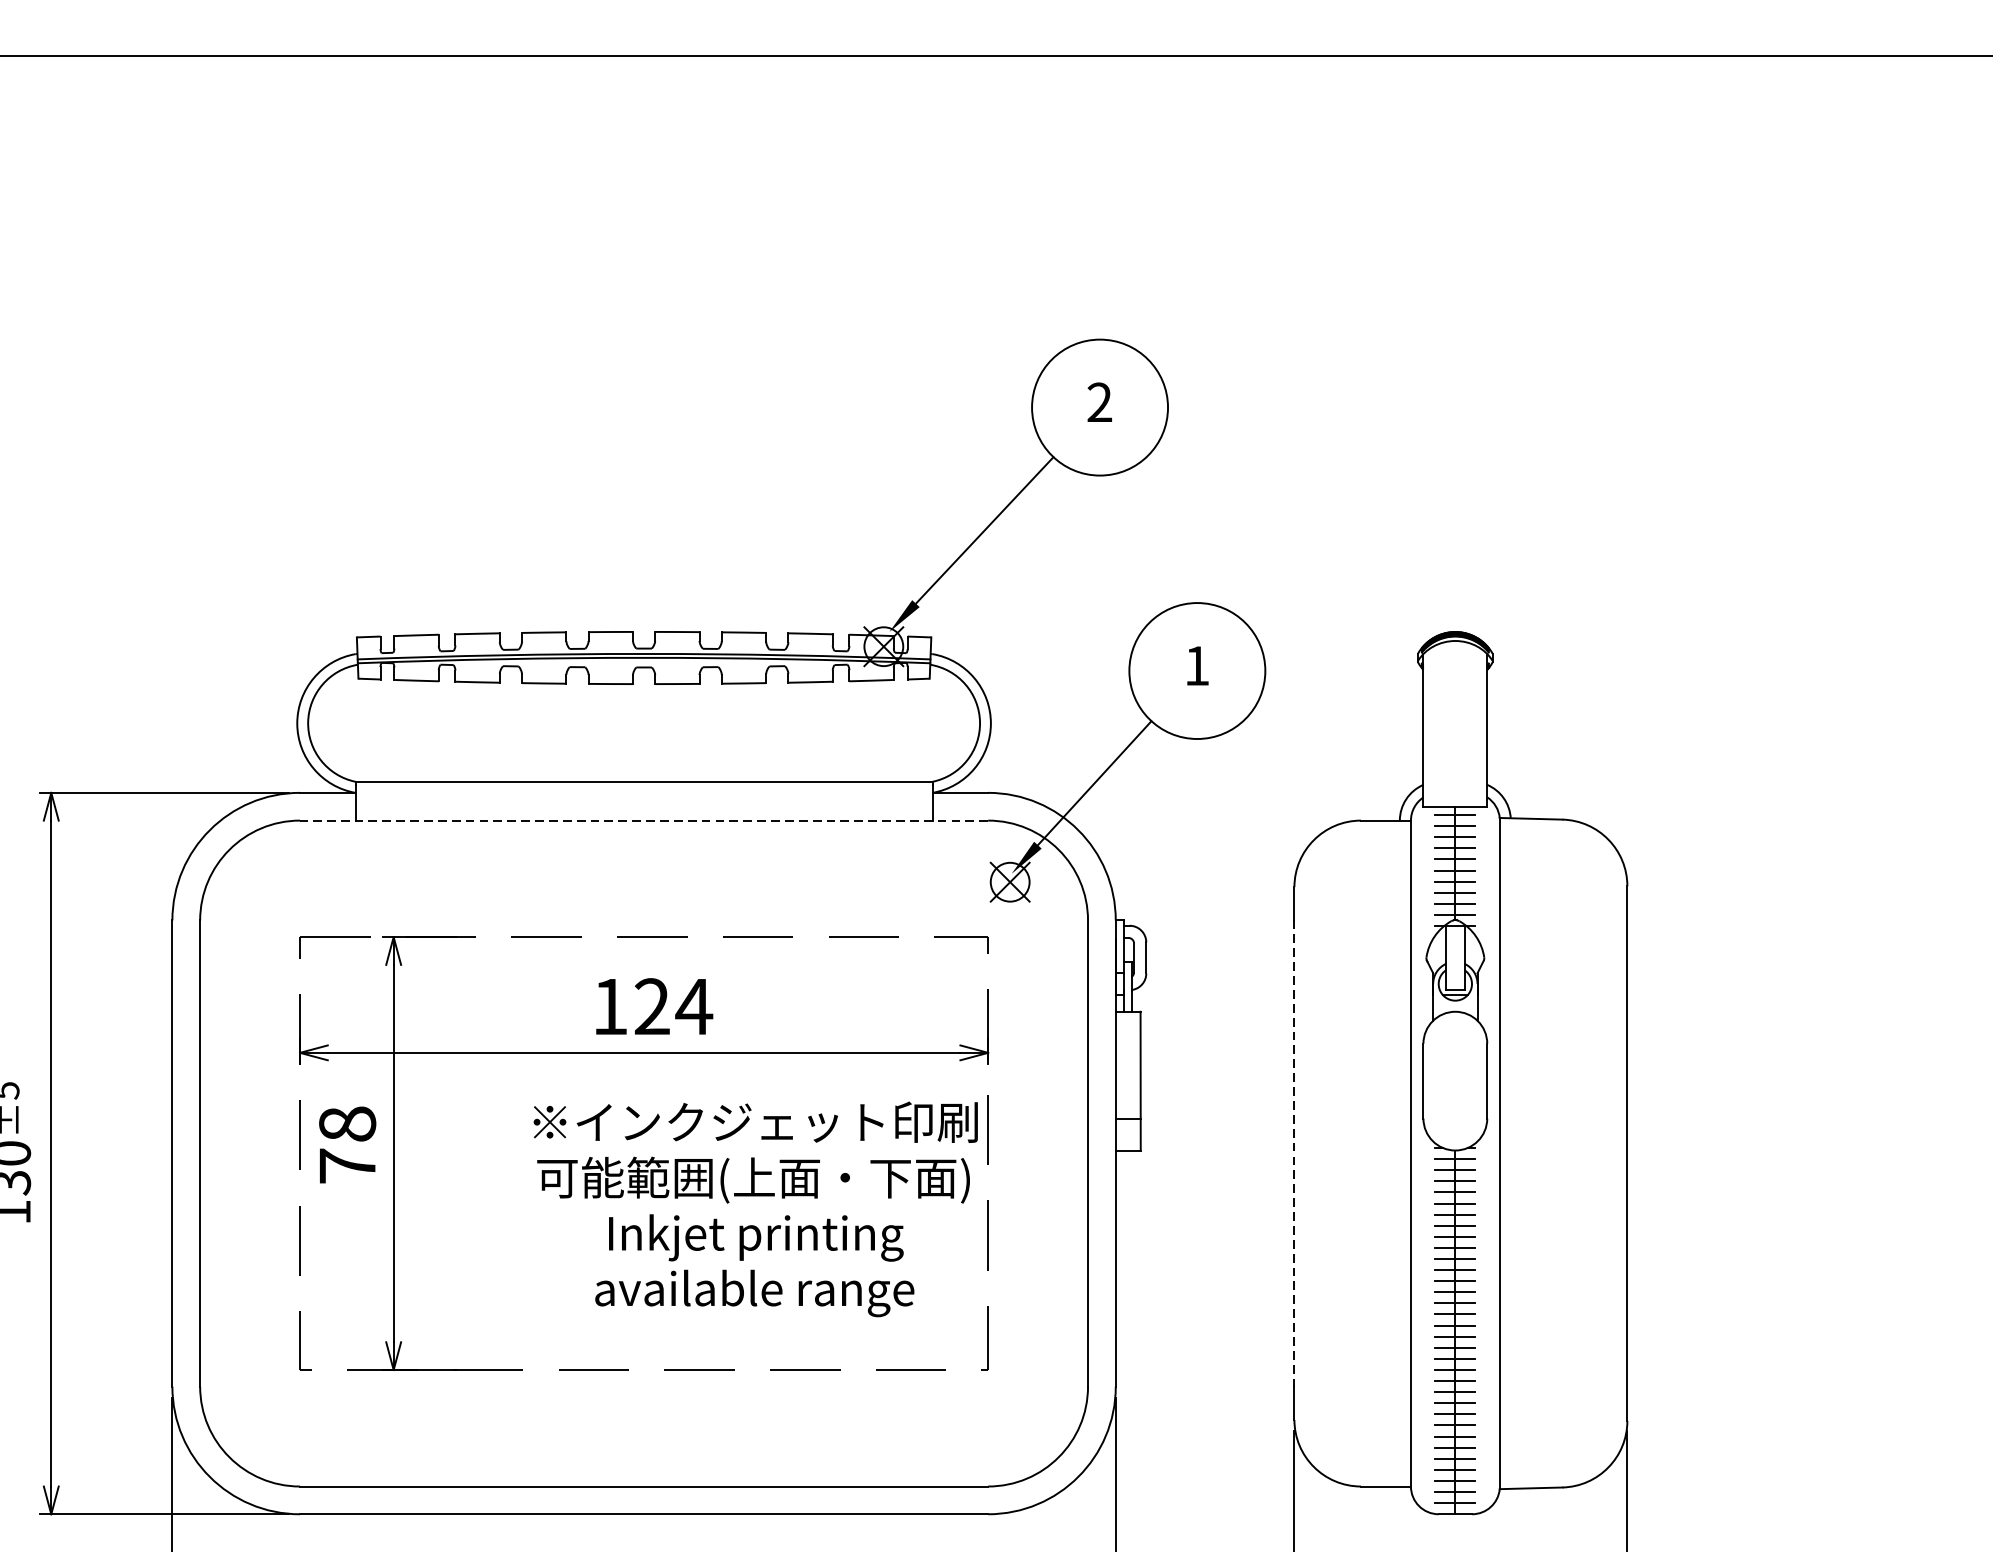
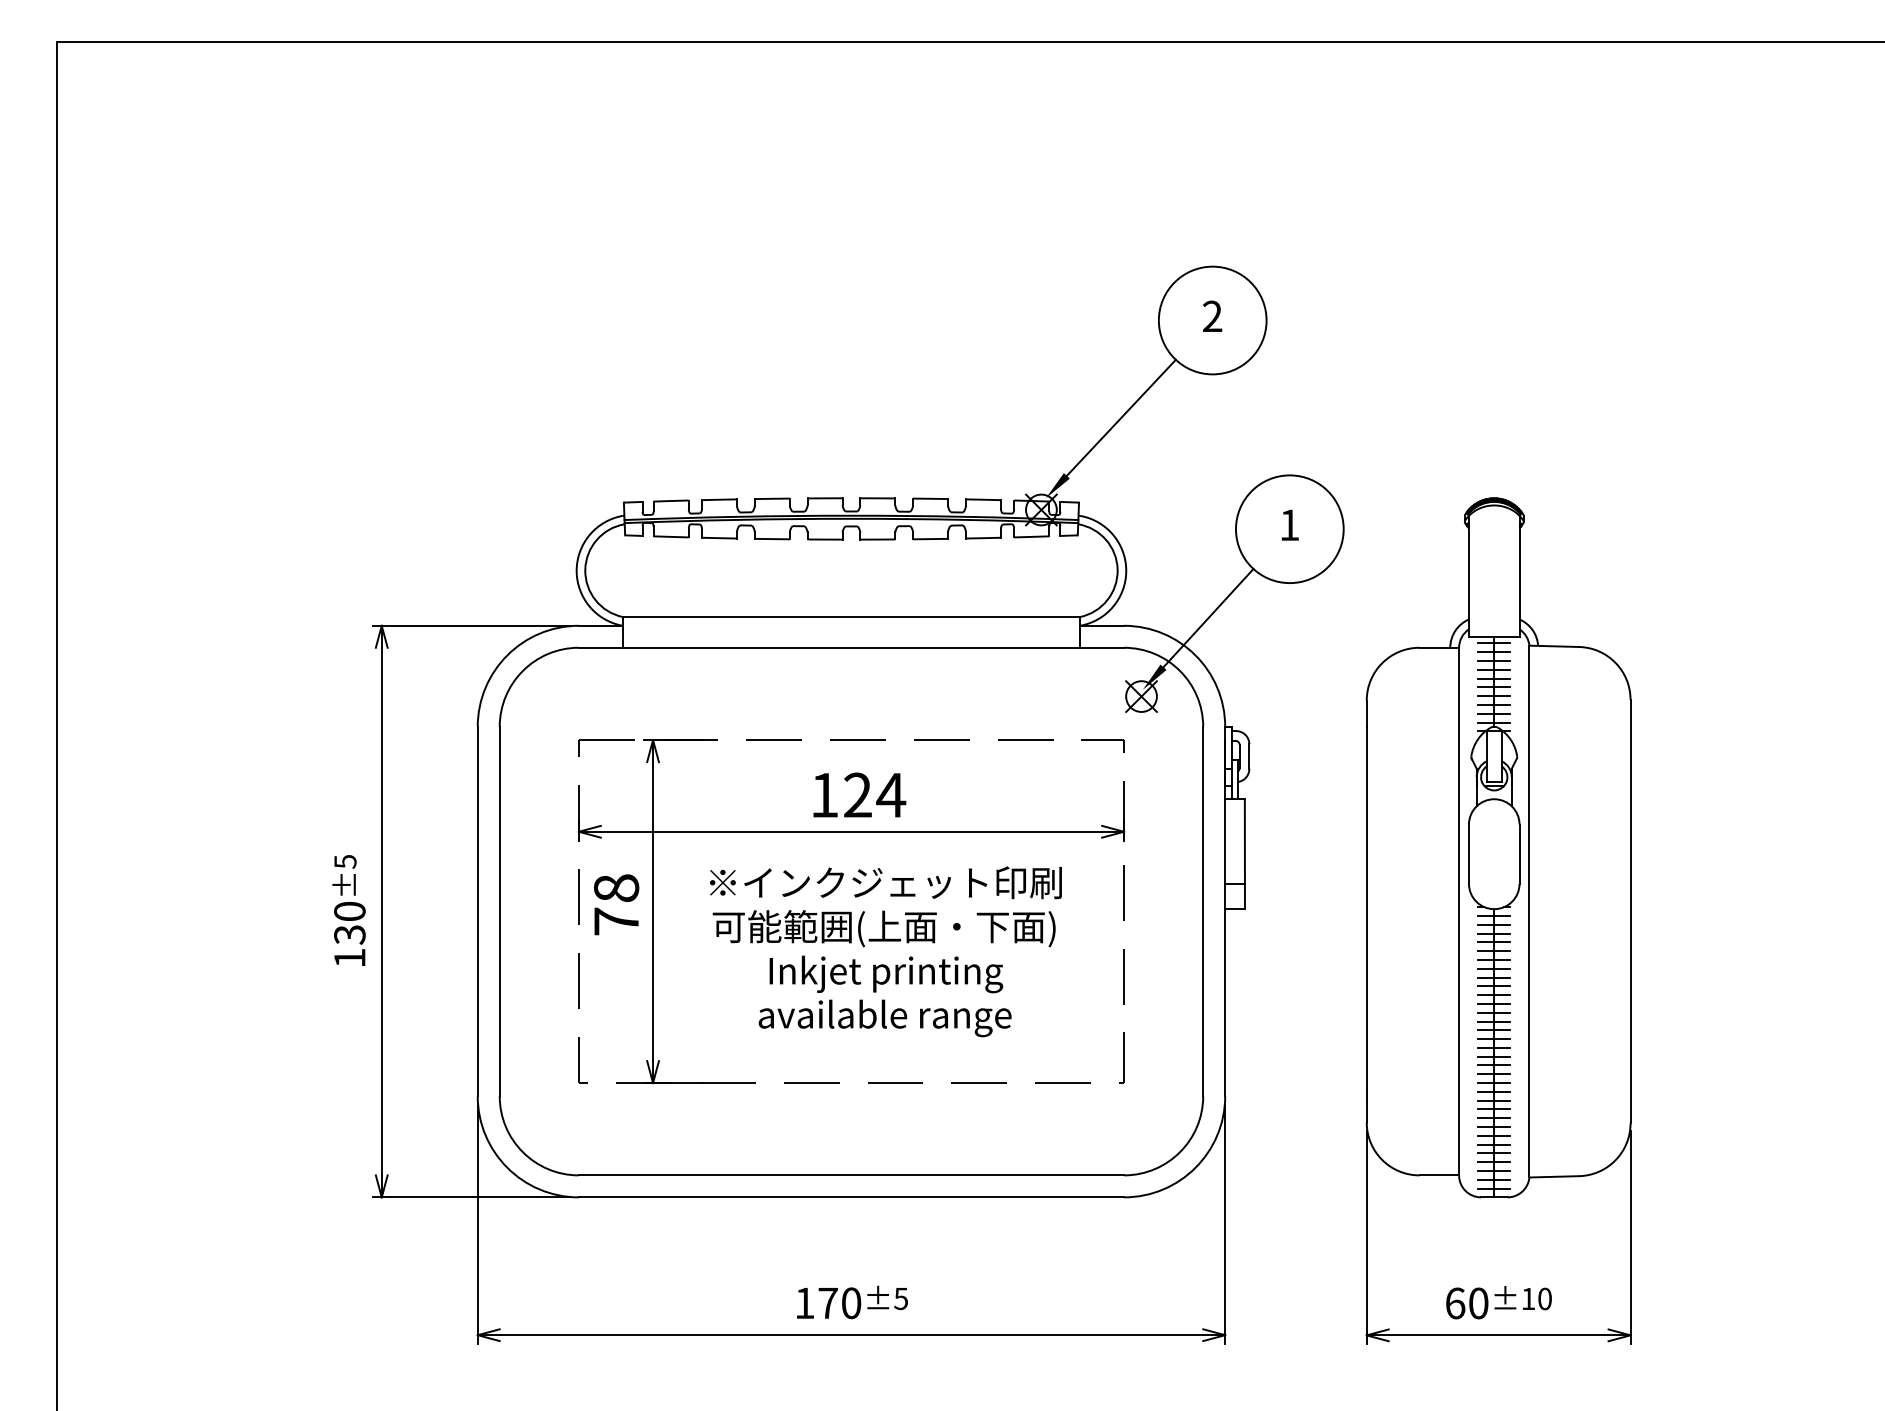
line: (644, 820) -> (851, 647), dashed -> solid
line: (1294, 1153) -> (1366, 911), dashed -> solid
text: (755, 1208) -> (885, 951), moved

